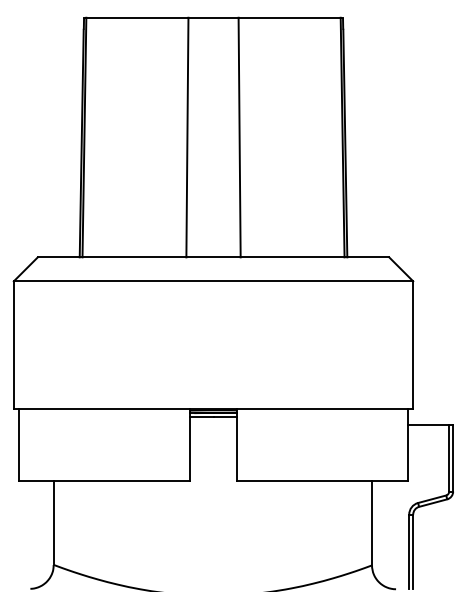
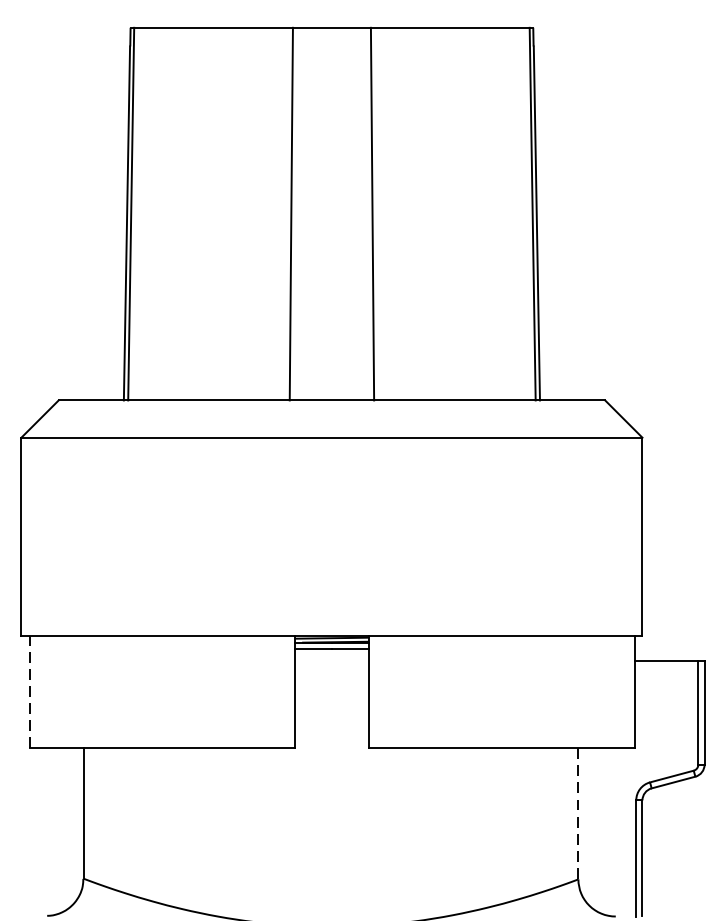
line: (19, 445) -> (30, 692), solid -> dashed
line: (372, 523) -> (579, 814), solid -> dashed

